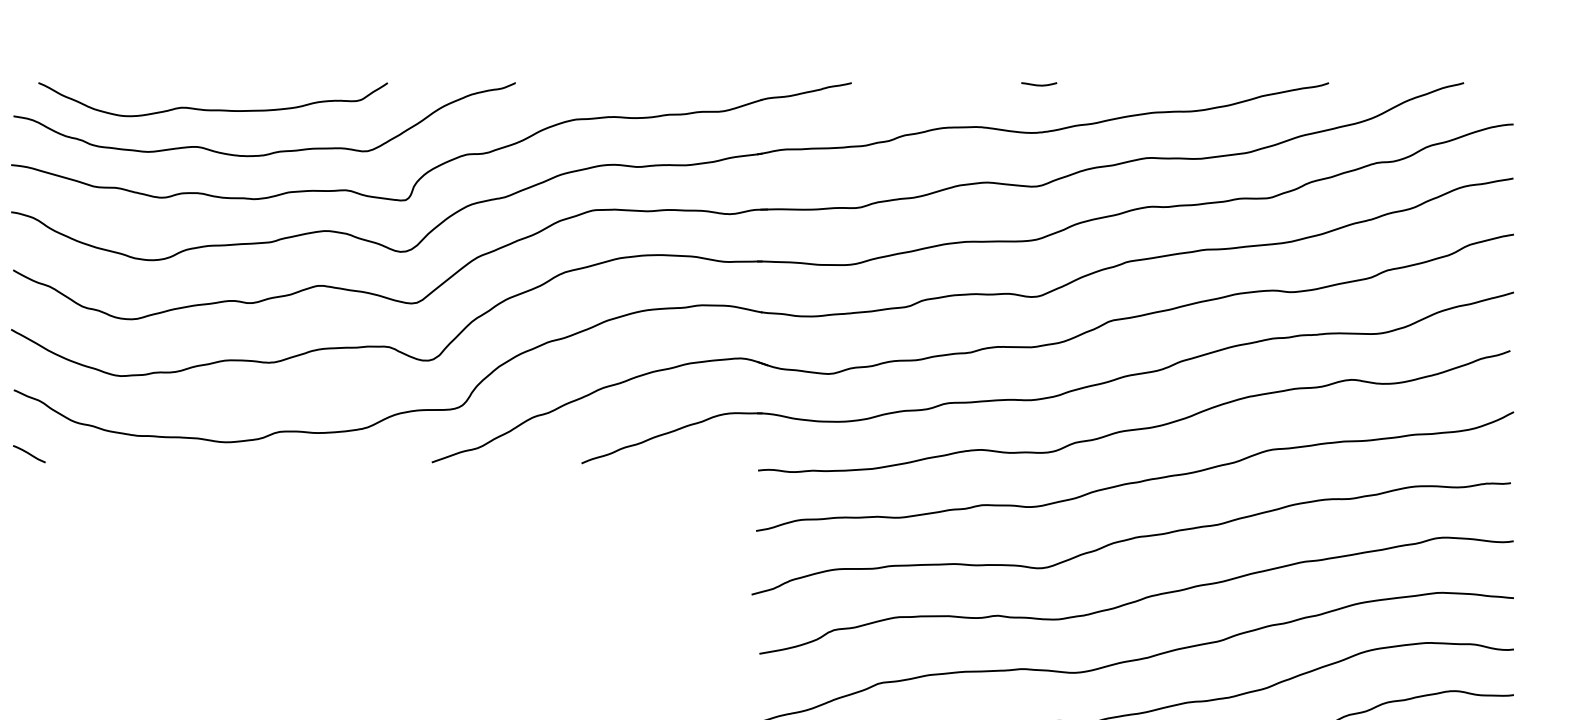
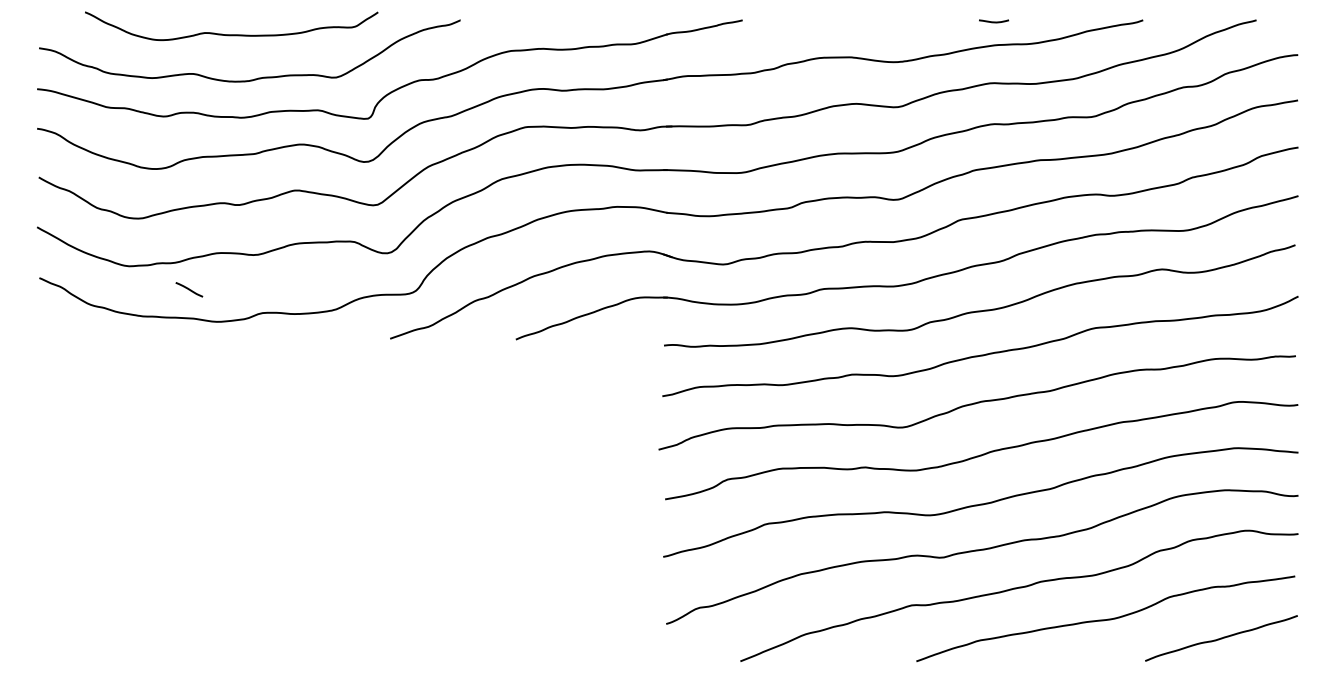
curve: (1039, 84) -> (994, 21), moved
curve: (212, 109) -> (231, 34), moved
line: (29, 453) -> (189, 289), moved

